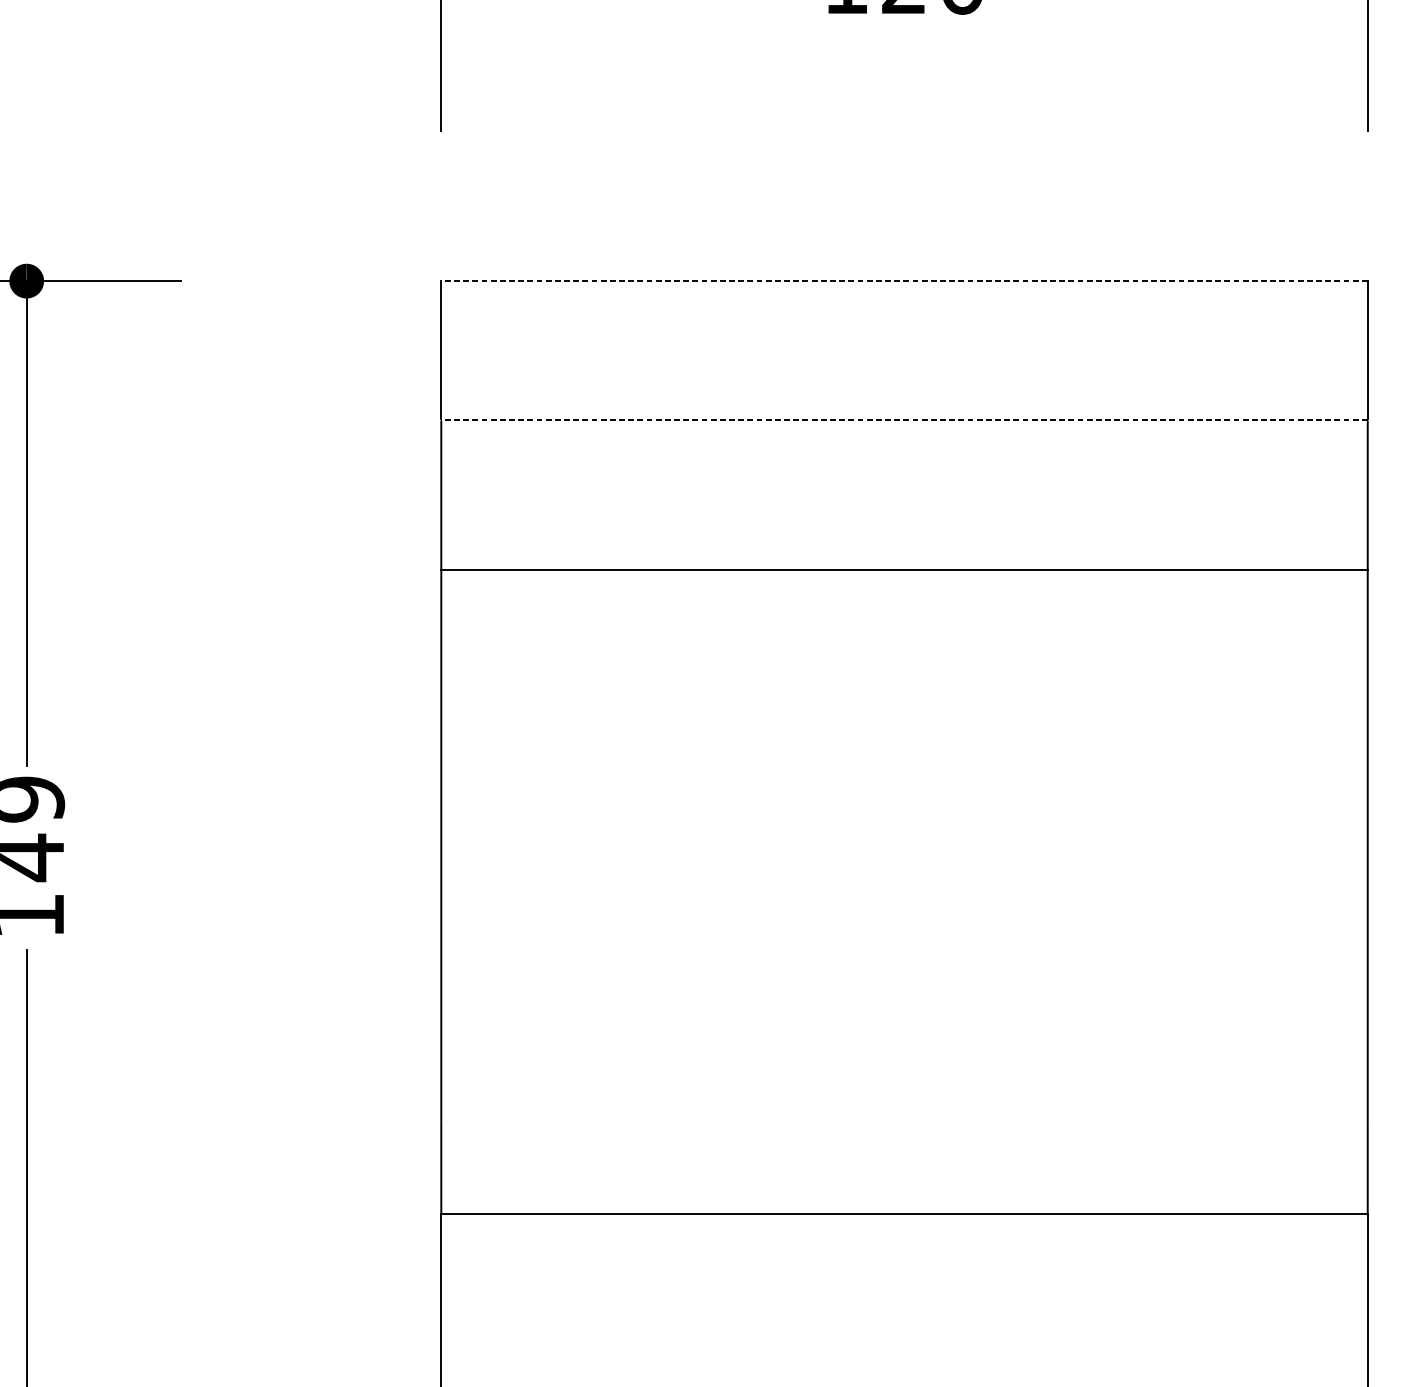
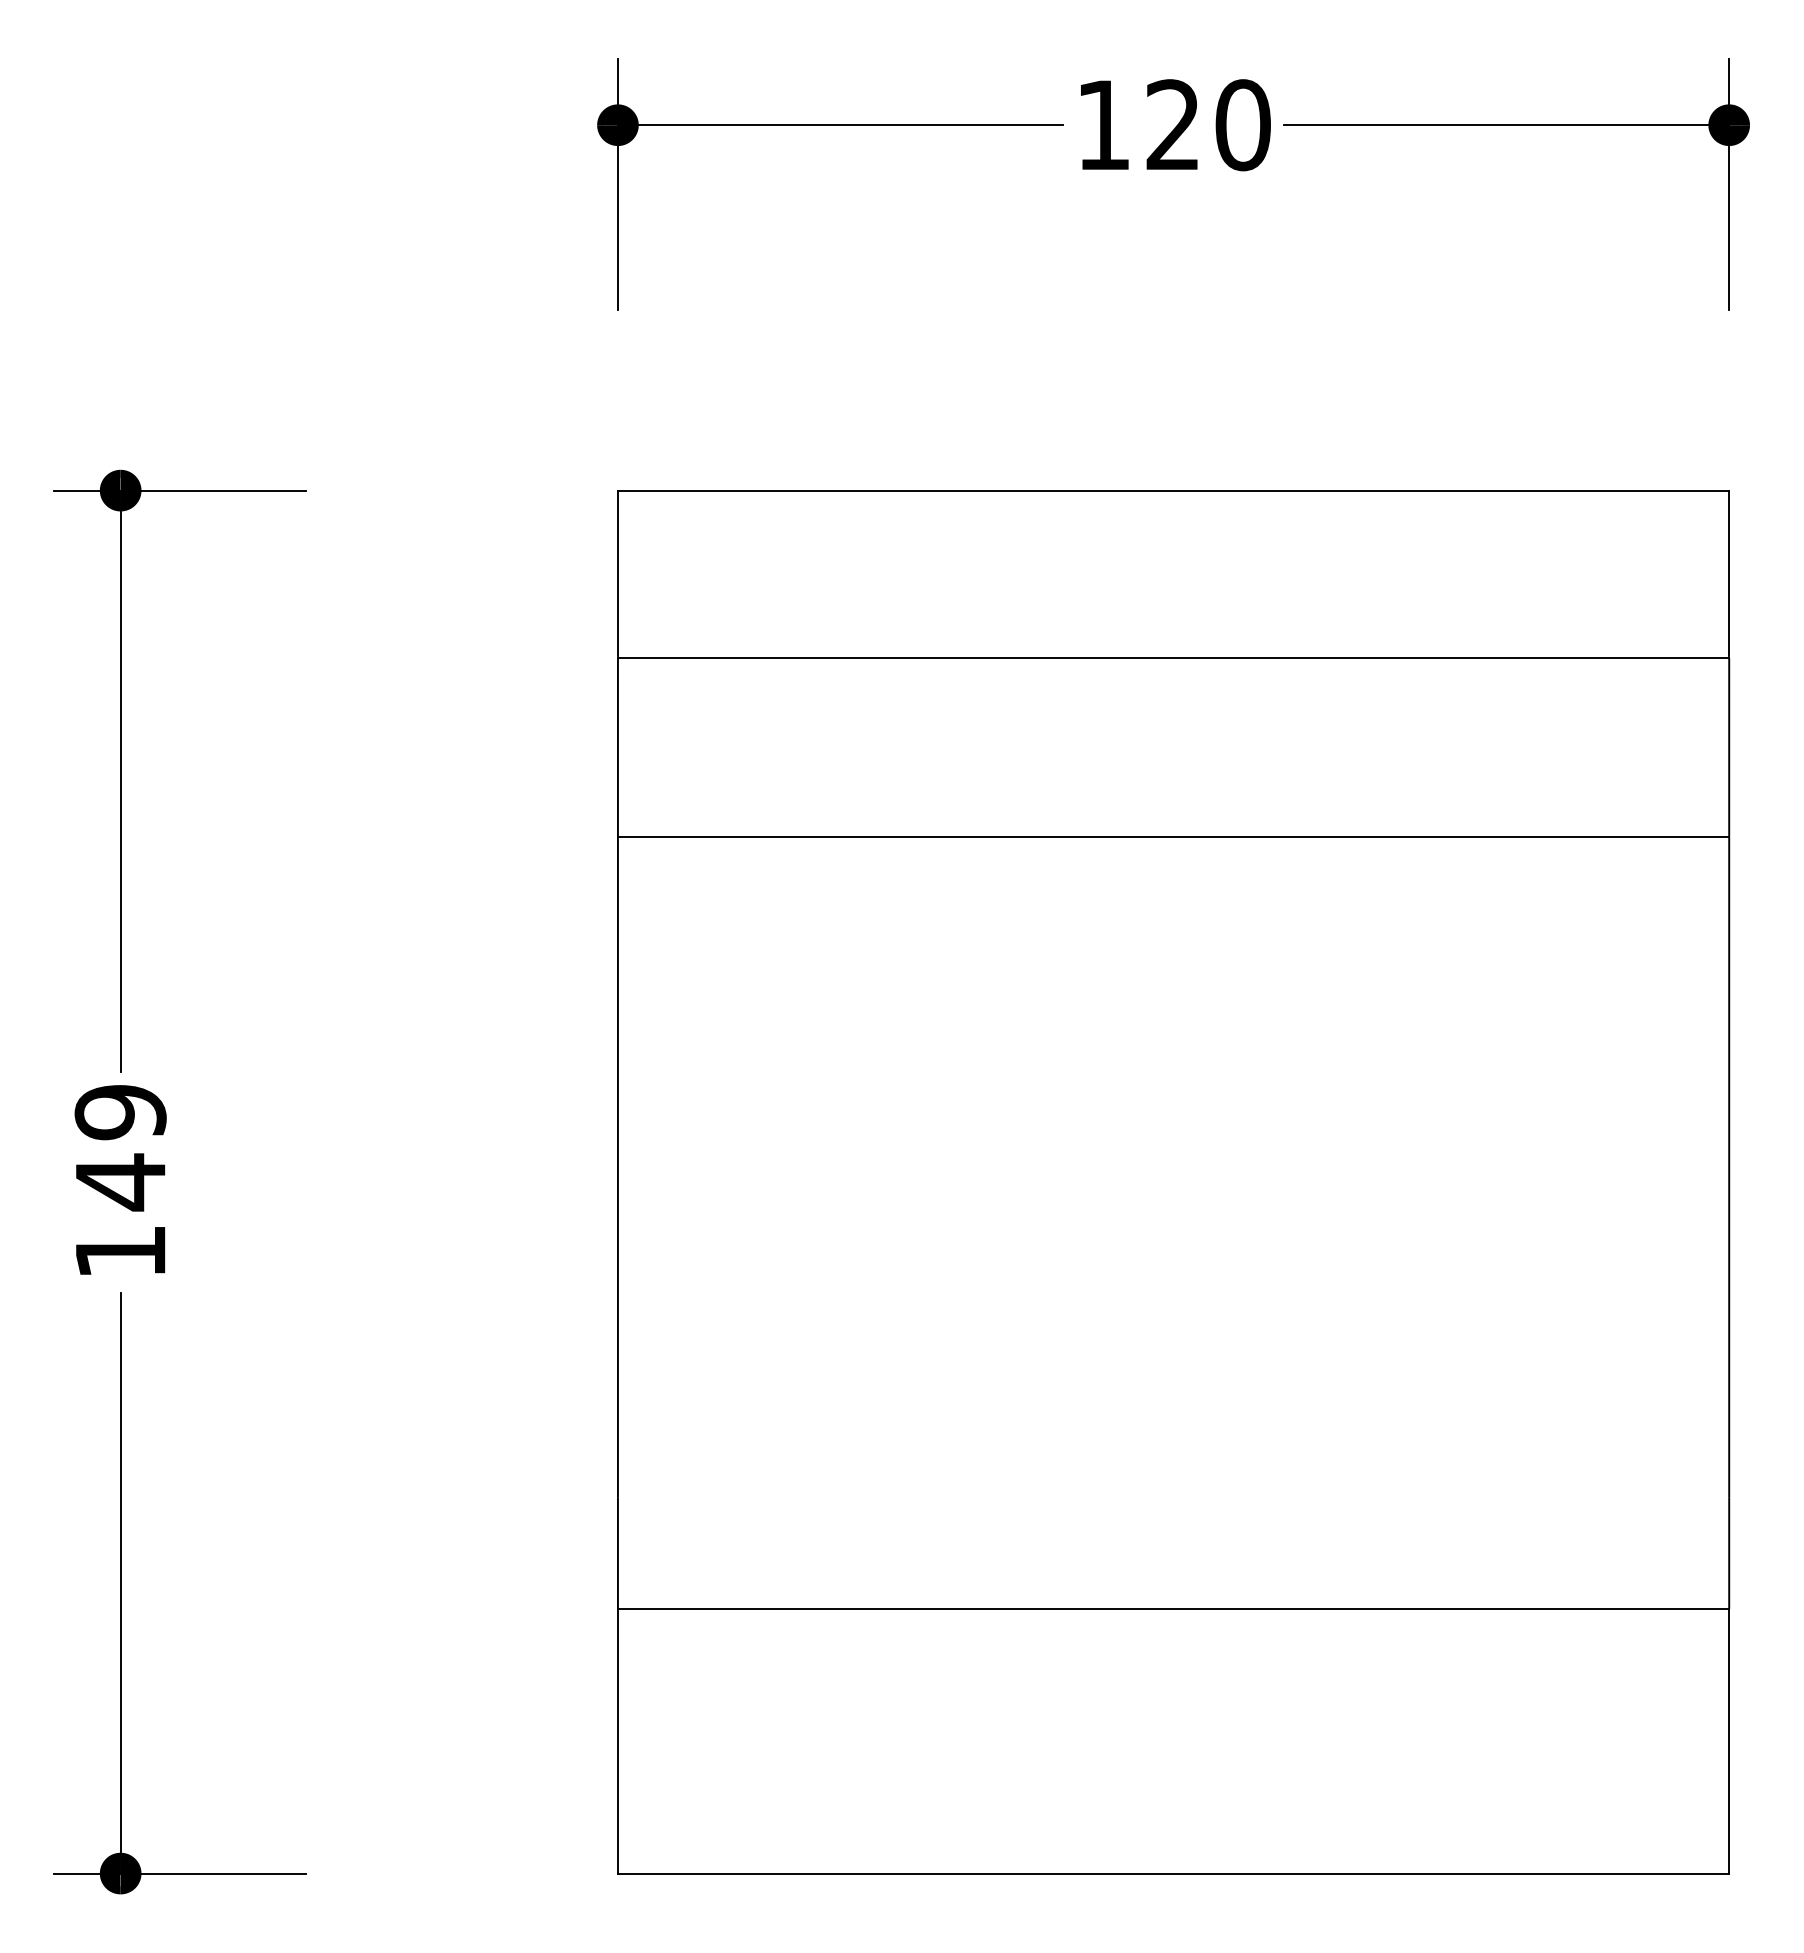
line: (904, 281) -> (1173, 490), dashed -> solid
line: (904, 420) -> (1173, 657), dashed -> solid

